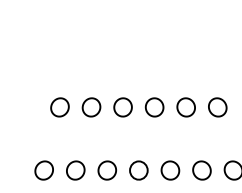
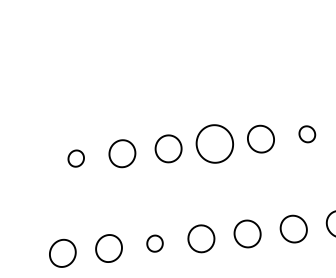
part: (59, 107) -> (75, 158), size x0.6
part: (154, 107) -> (214, 144), size x1.4
part: (217, 107) -> (306, 134), size x0.6
part: (106, 170) -> (154, 243), size x0.6

